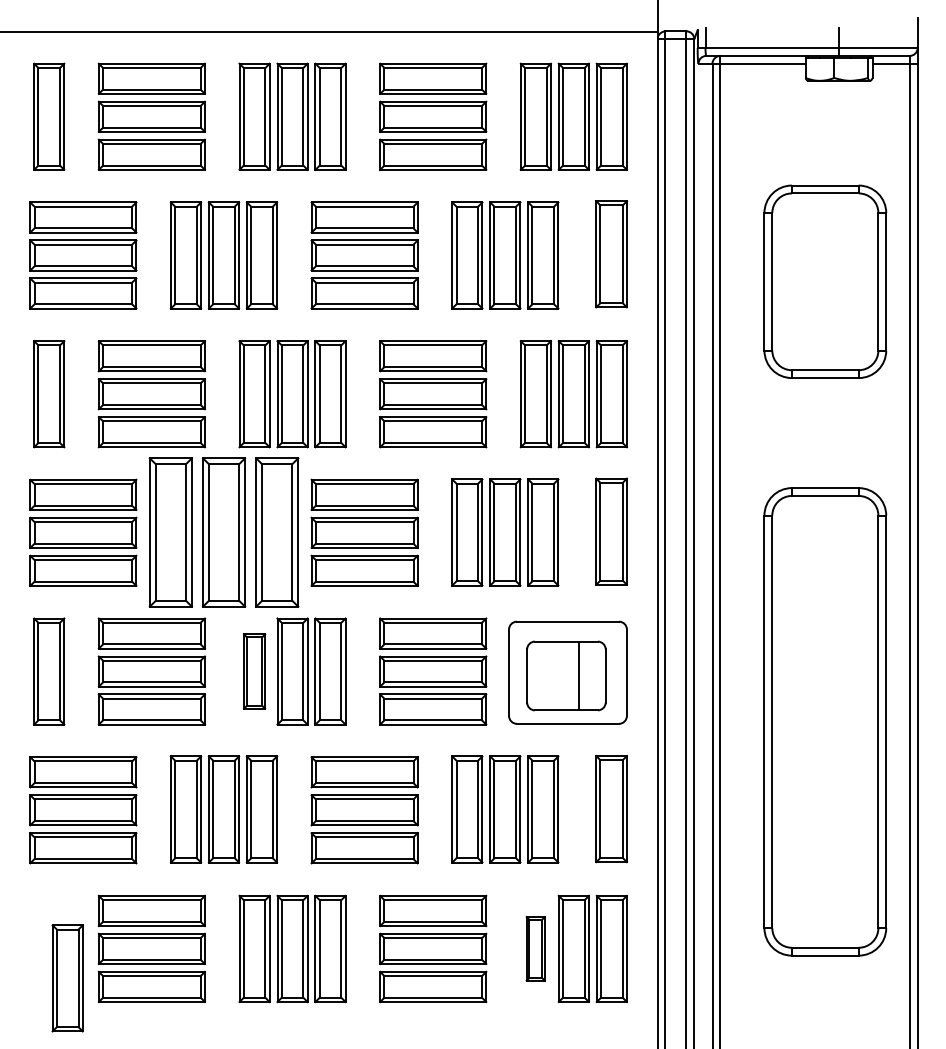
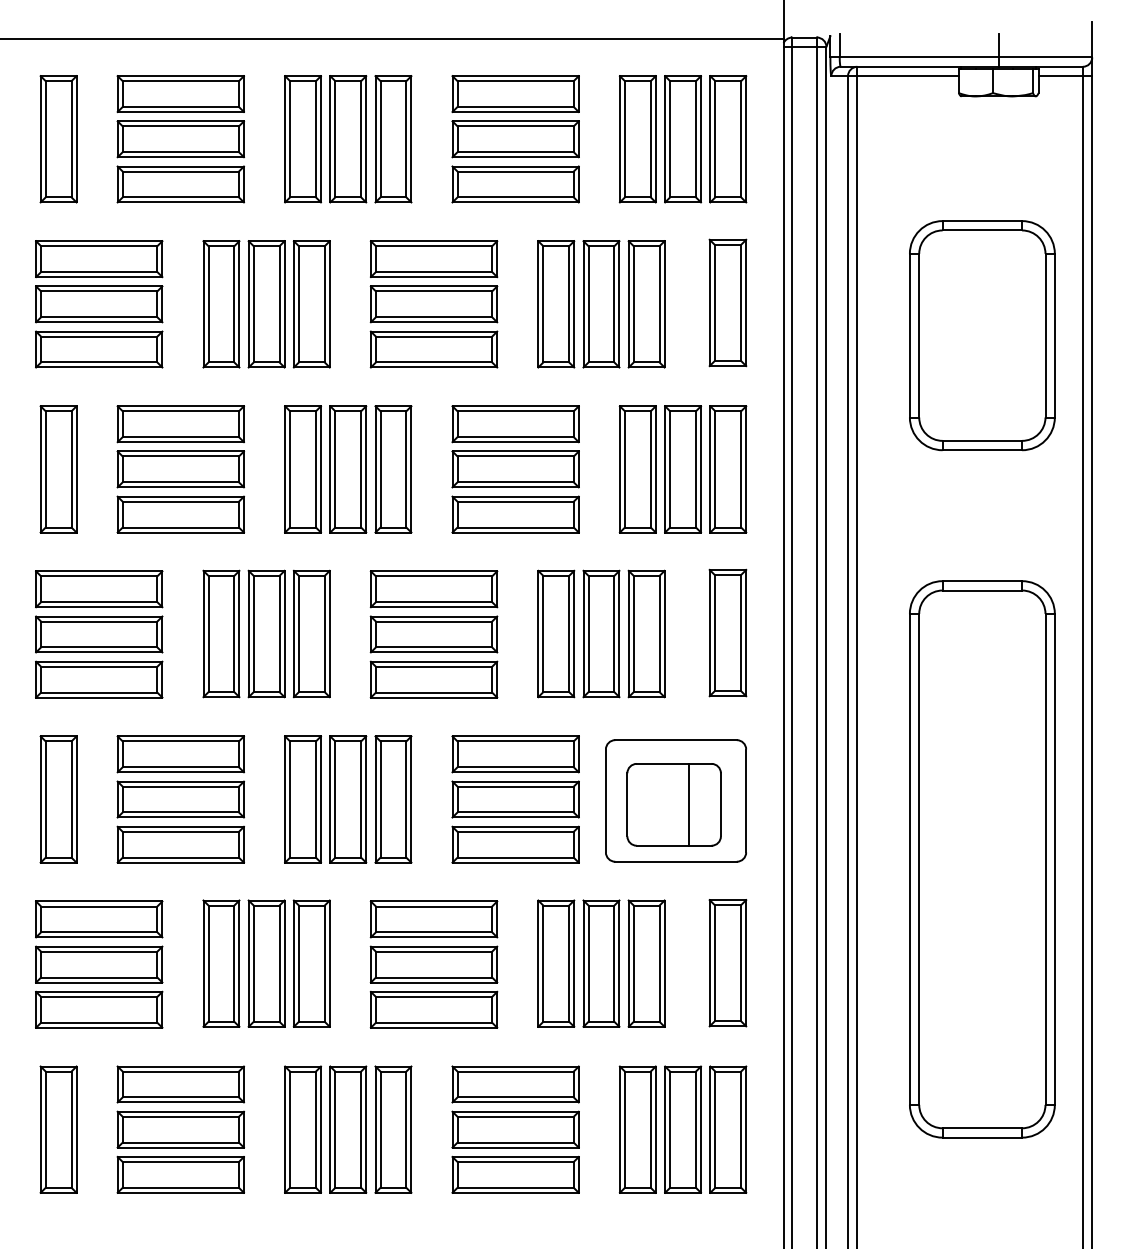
part: (223, 532) -> (266, 633), size x0.71
part: (254, 671) -> (302, 799), size x1.43
part: (535, 948) -> (637, 1129), size x1.67
part: (67, 978) -> (58, 1129), moved

